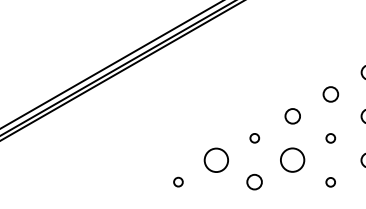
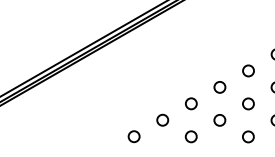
circle: (254, 137) -> (191, 103), size x1.67
circle: (330, 137) -> (248, 103), size x1.67
circle: (216, 159) -> (162, 119), size x0.62
circle: (292, 160) -> (219, 120), size x0.62
circle: (177, 181) -> (133, 136), size x1.67
circle: (330, 181) -> (248, 136), size x1.67

